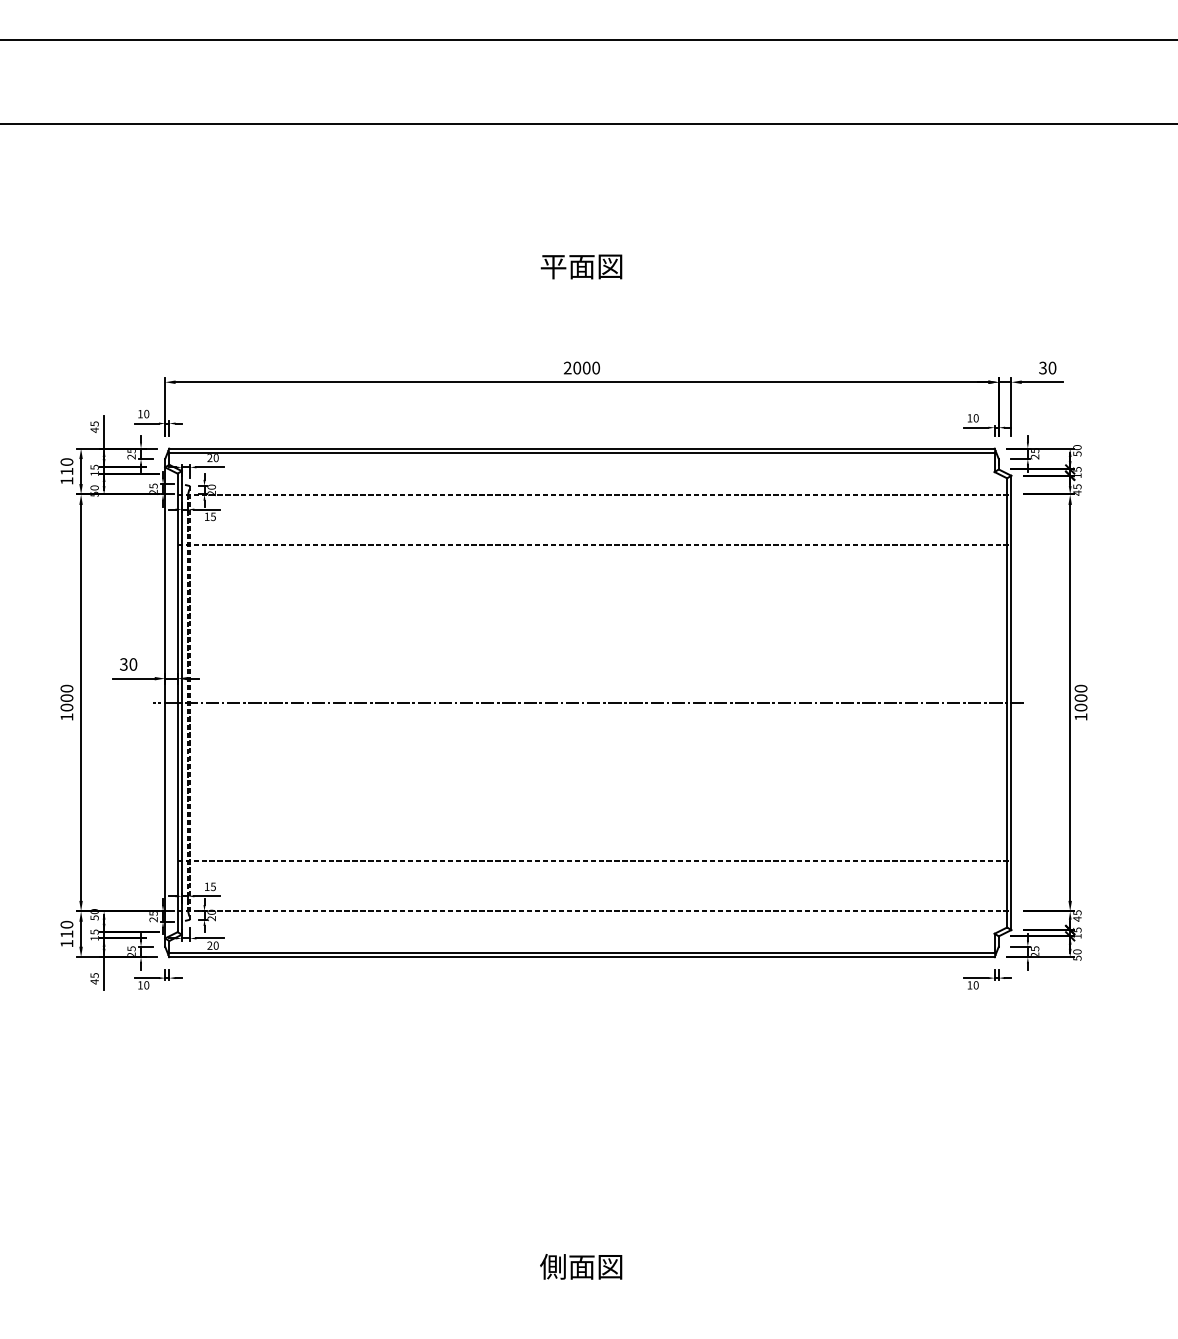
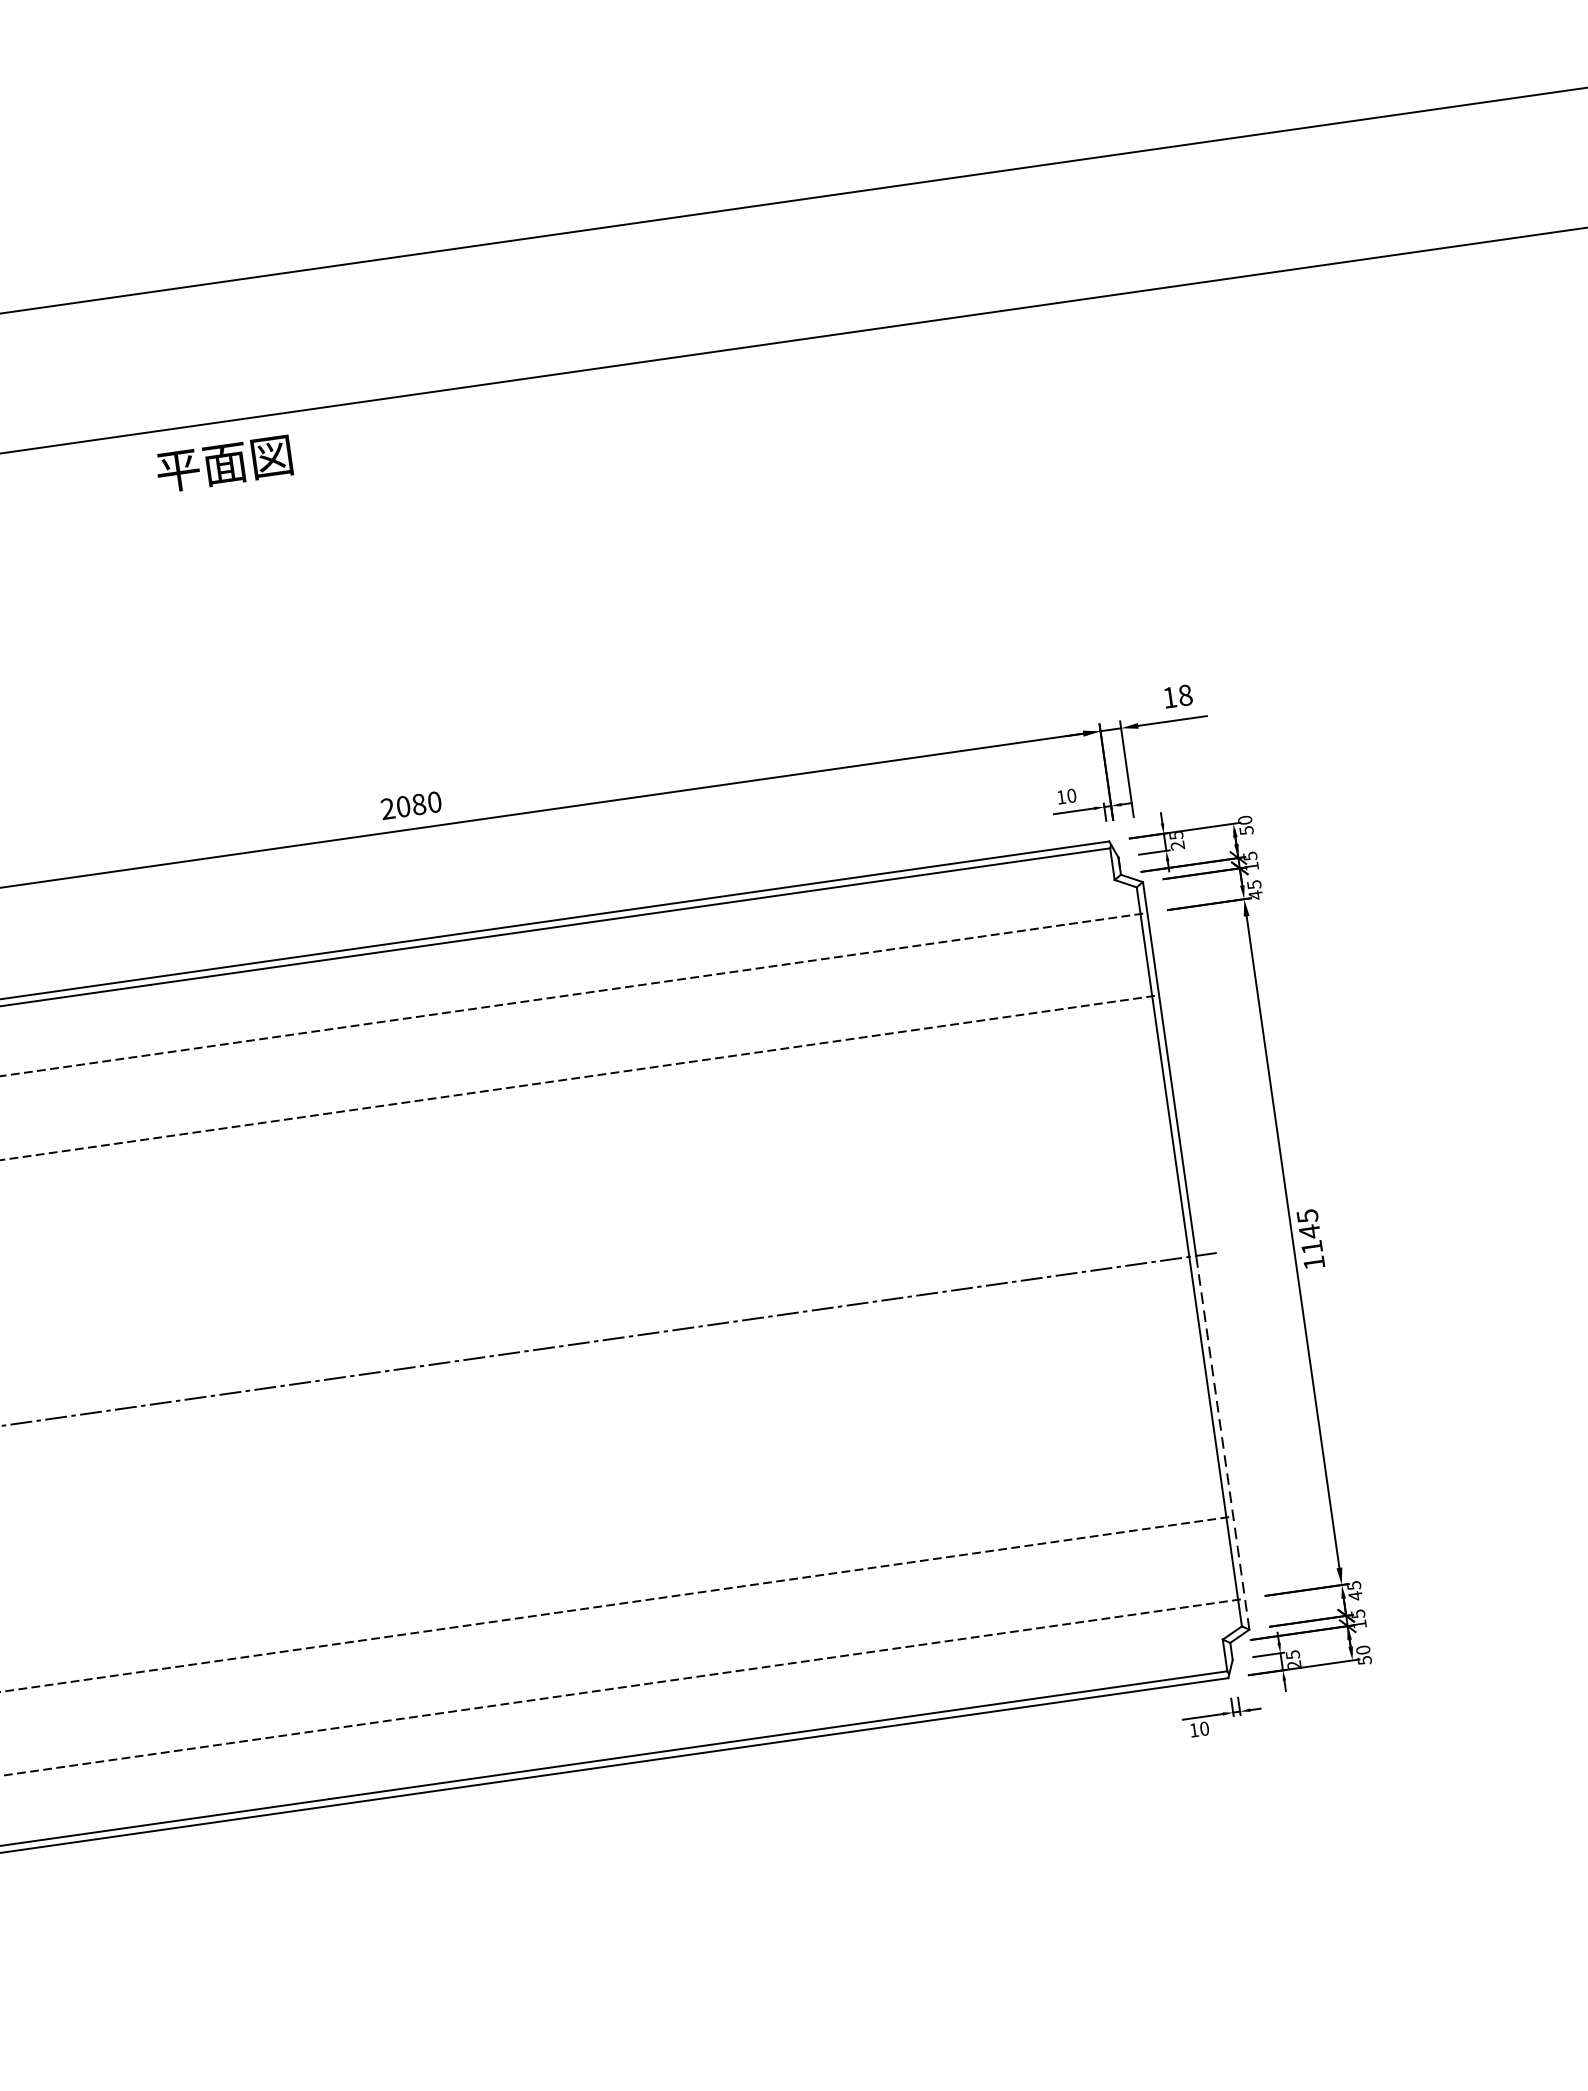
text: (581, 266) -> (224, 463), moved
text: (1047, 367) -> (1177, 695), 30 -> 18
text: (586, 368) -> (418, 805), 2000 -> 2080
text: (1080, 697) -> (1308, 1230), 1000 -> 1145
line: (1011, 816) -> (1223, 1442), solid -> dashed

